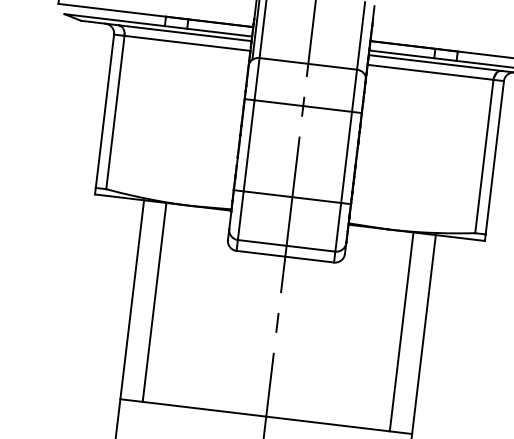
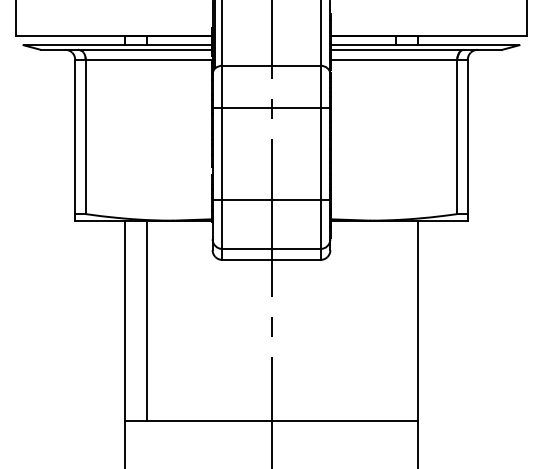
line: (401, 331) -> (395, 320), removed

